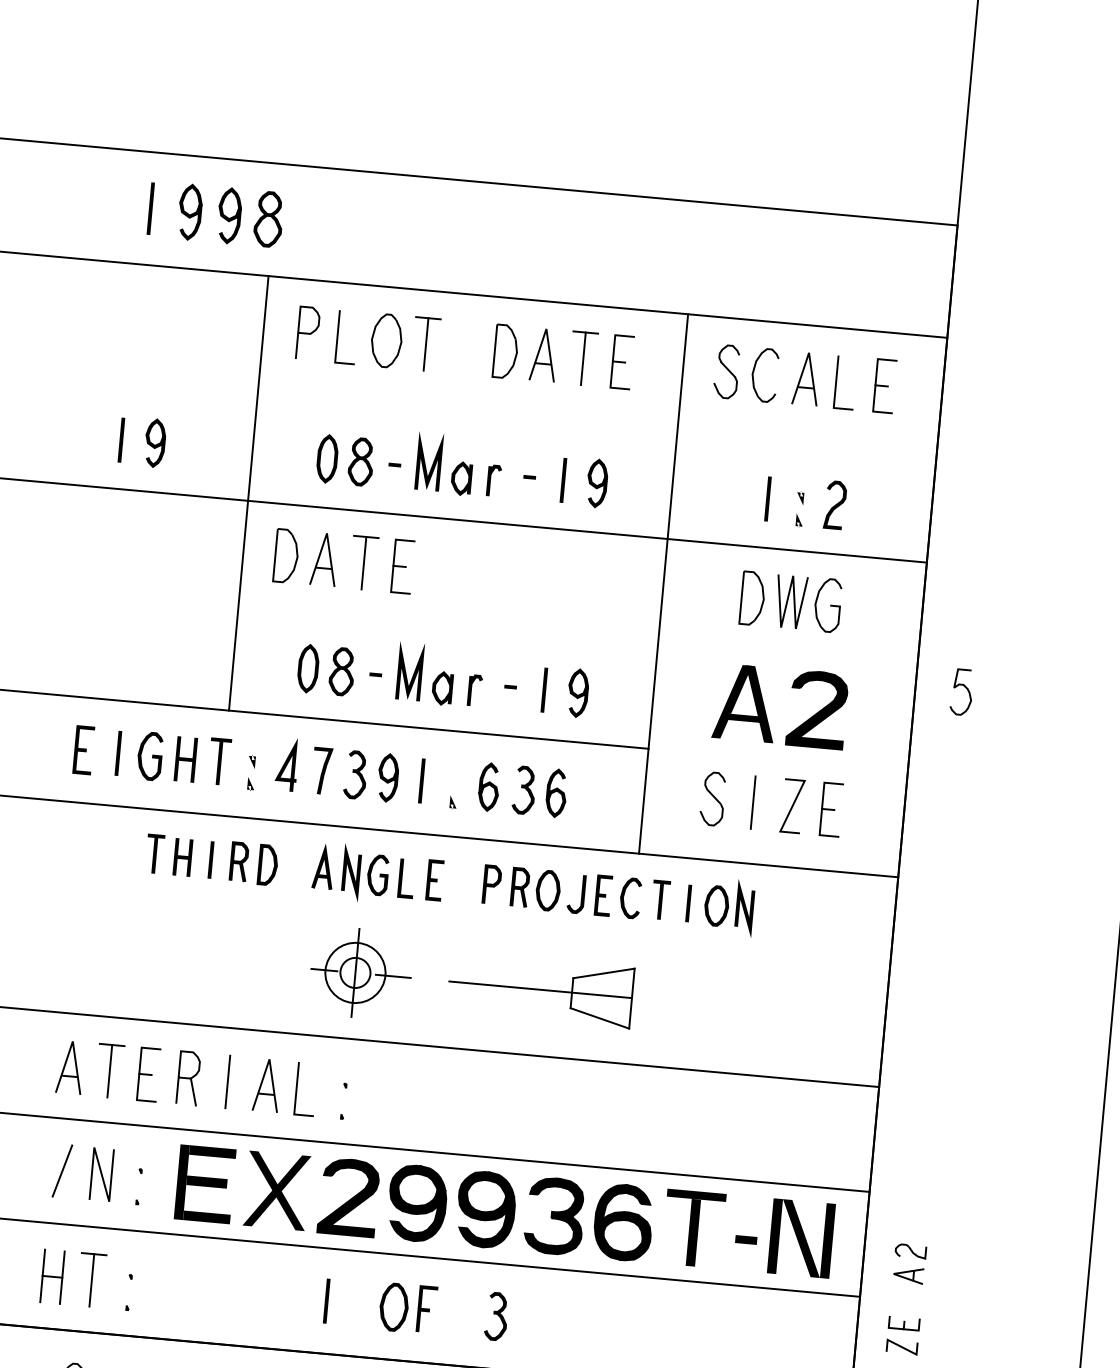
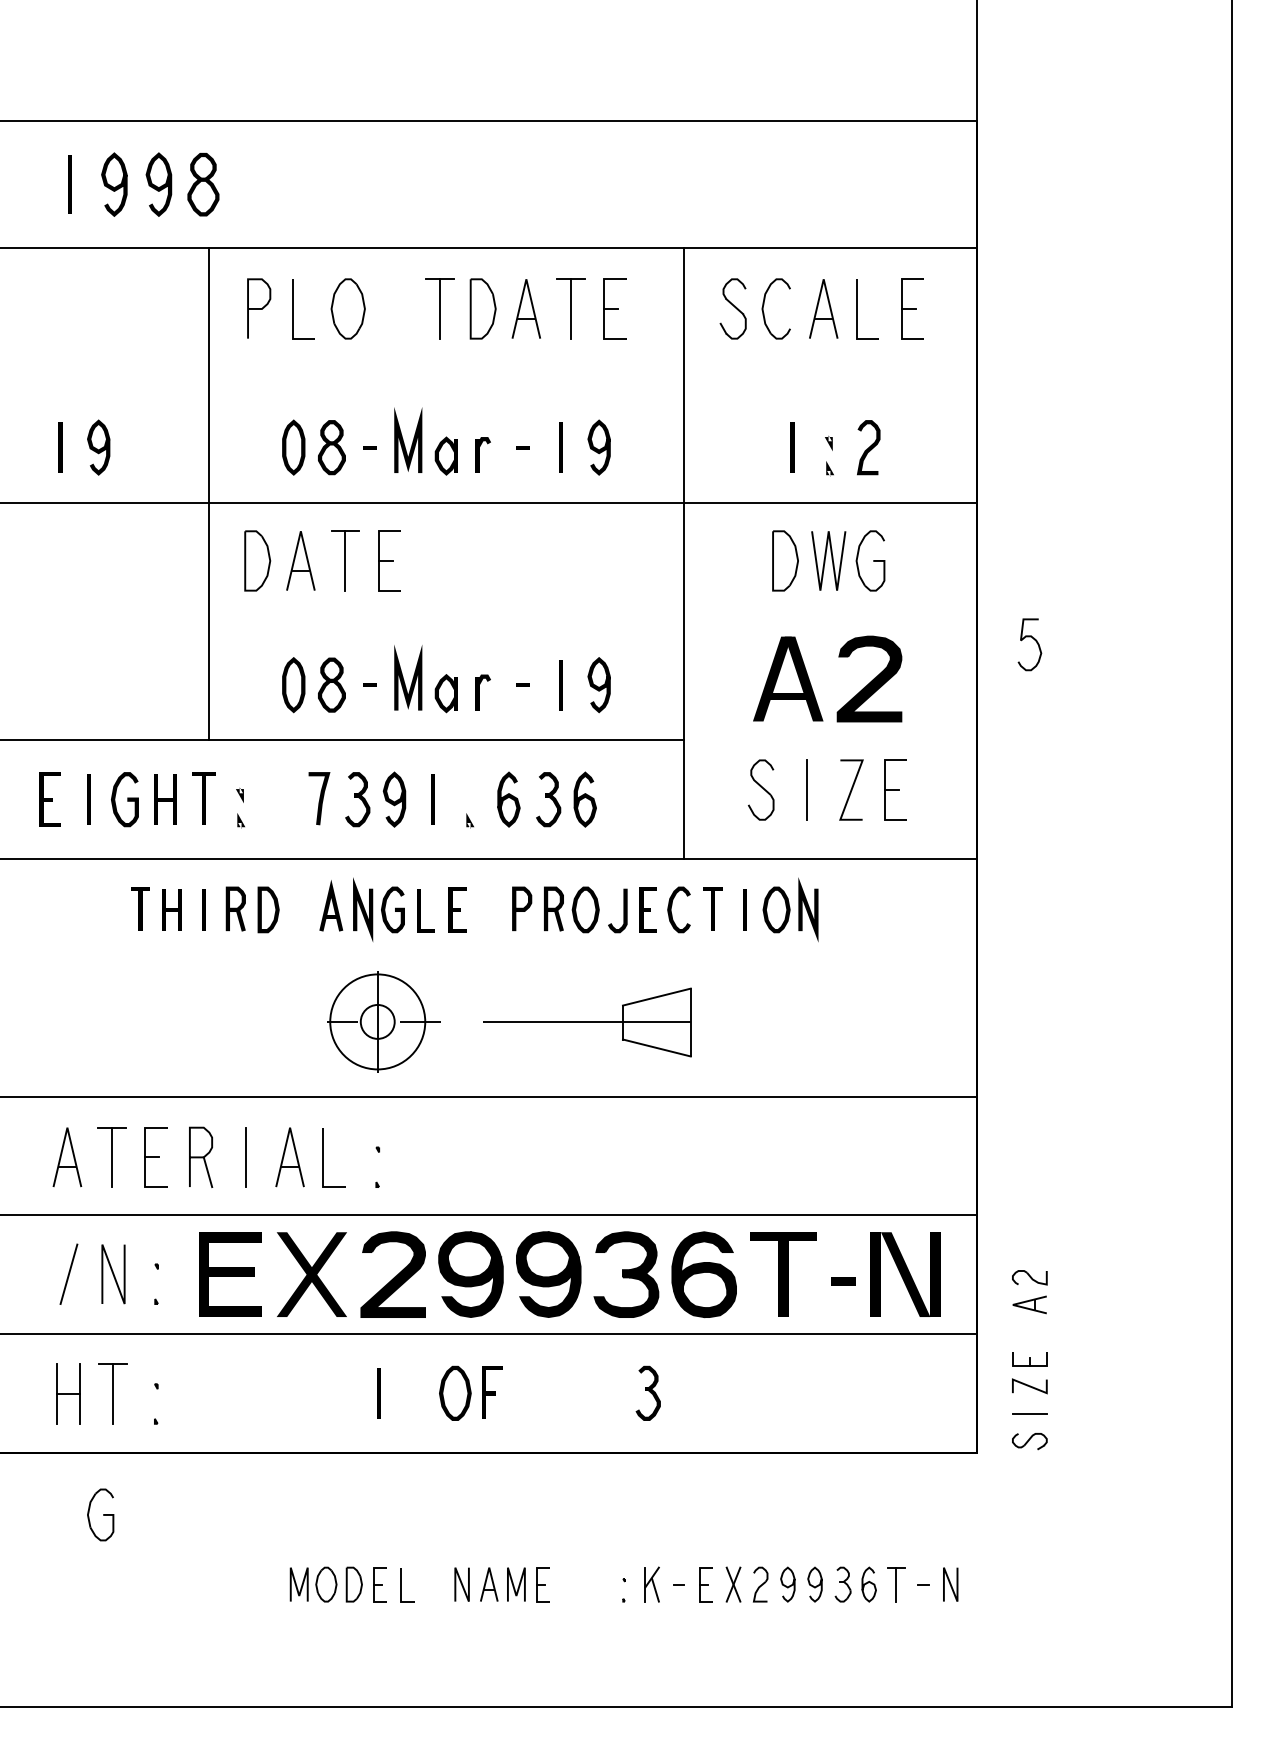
part: (425, 343) -> (439, 308), moved
line: (286, 764) -> (279, 794), removed
circle: (355, 972) -> (377, 1021), size x1.4
part: (495, 1315) -> (647, 1392), moved

